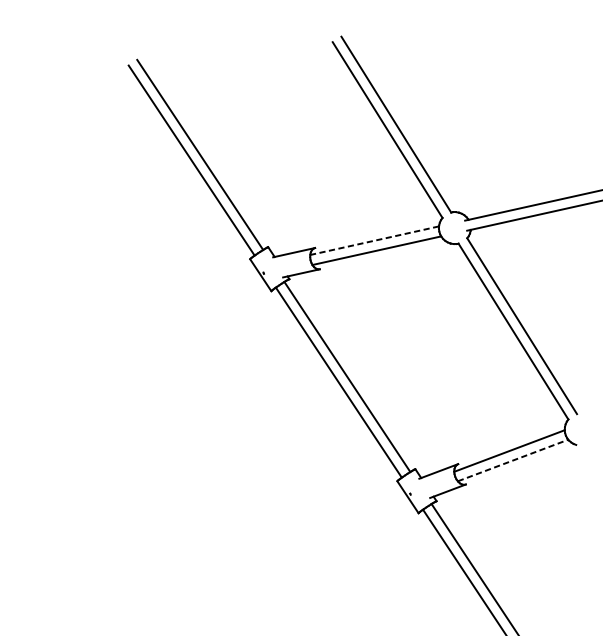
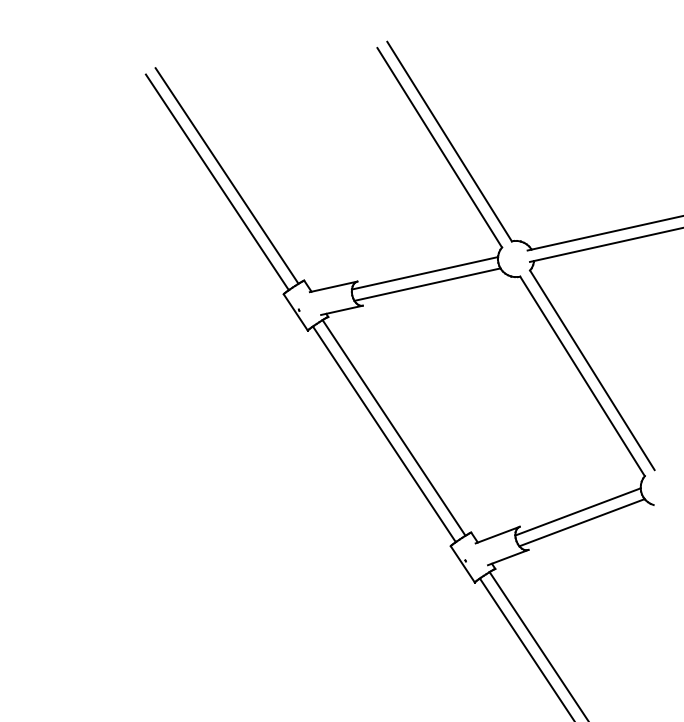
line: (375, 240) -> (425, 273), dashed -> solid
line: (513, 460) -> (582, 522), dashed -> solid

